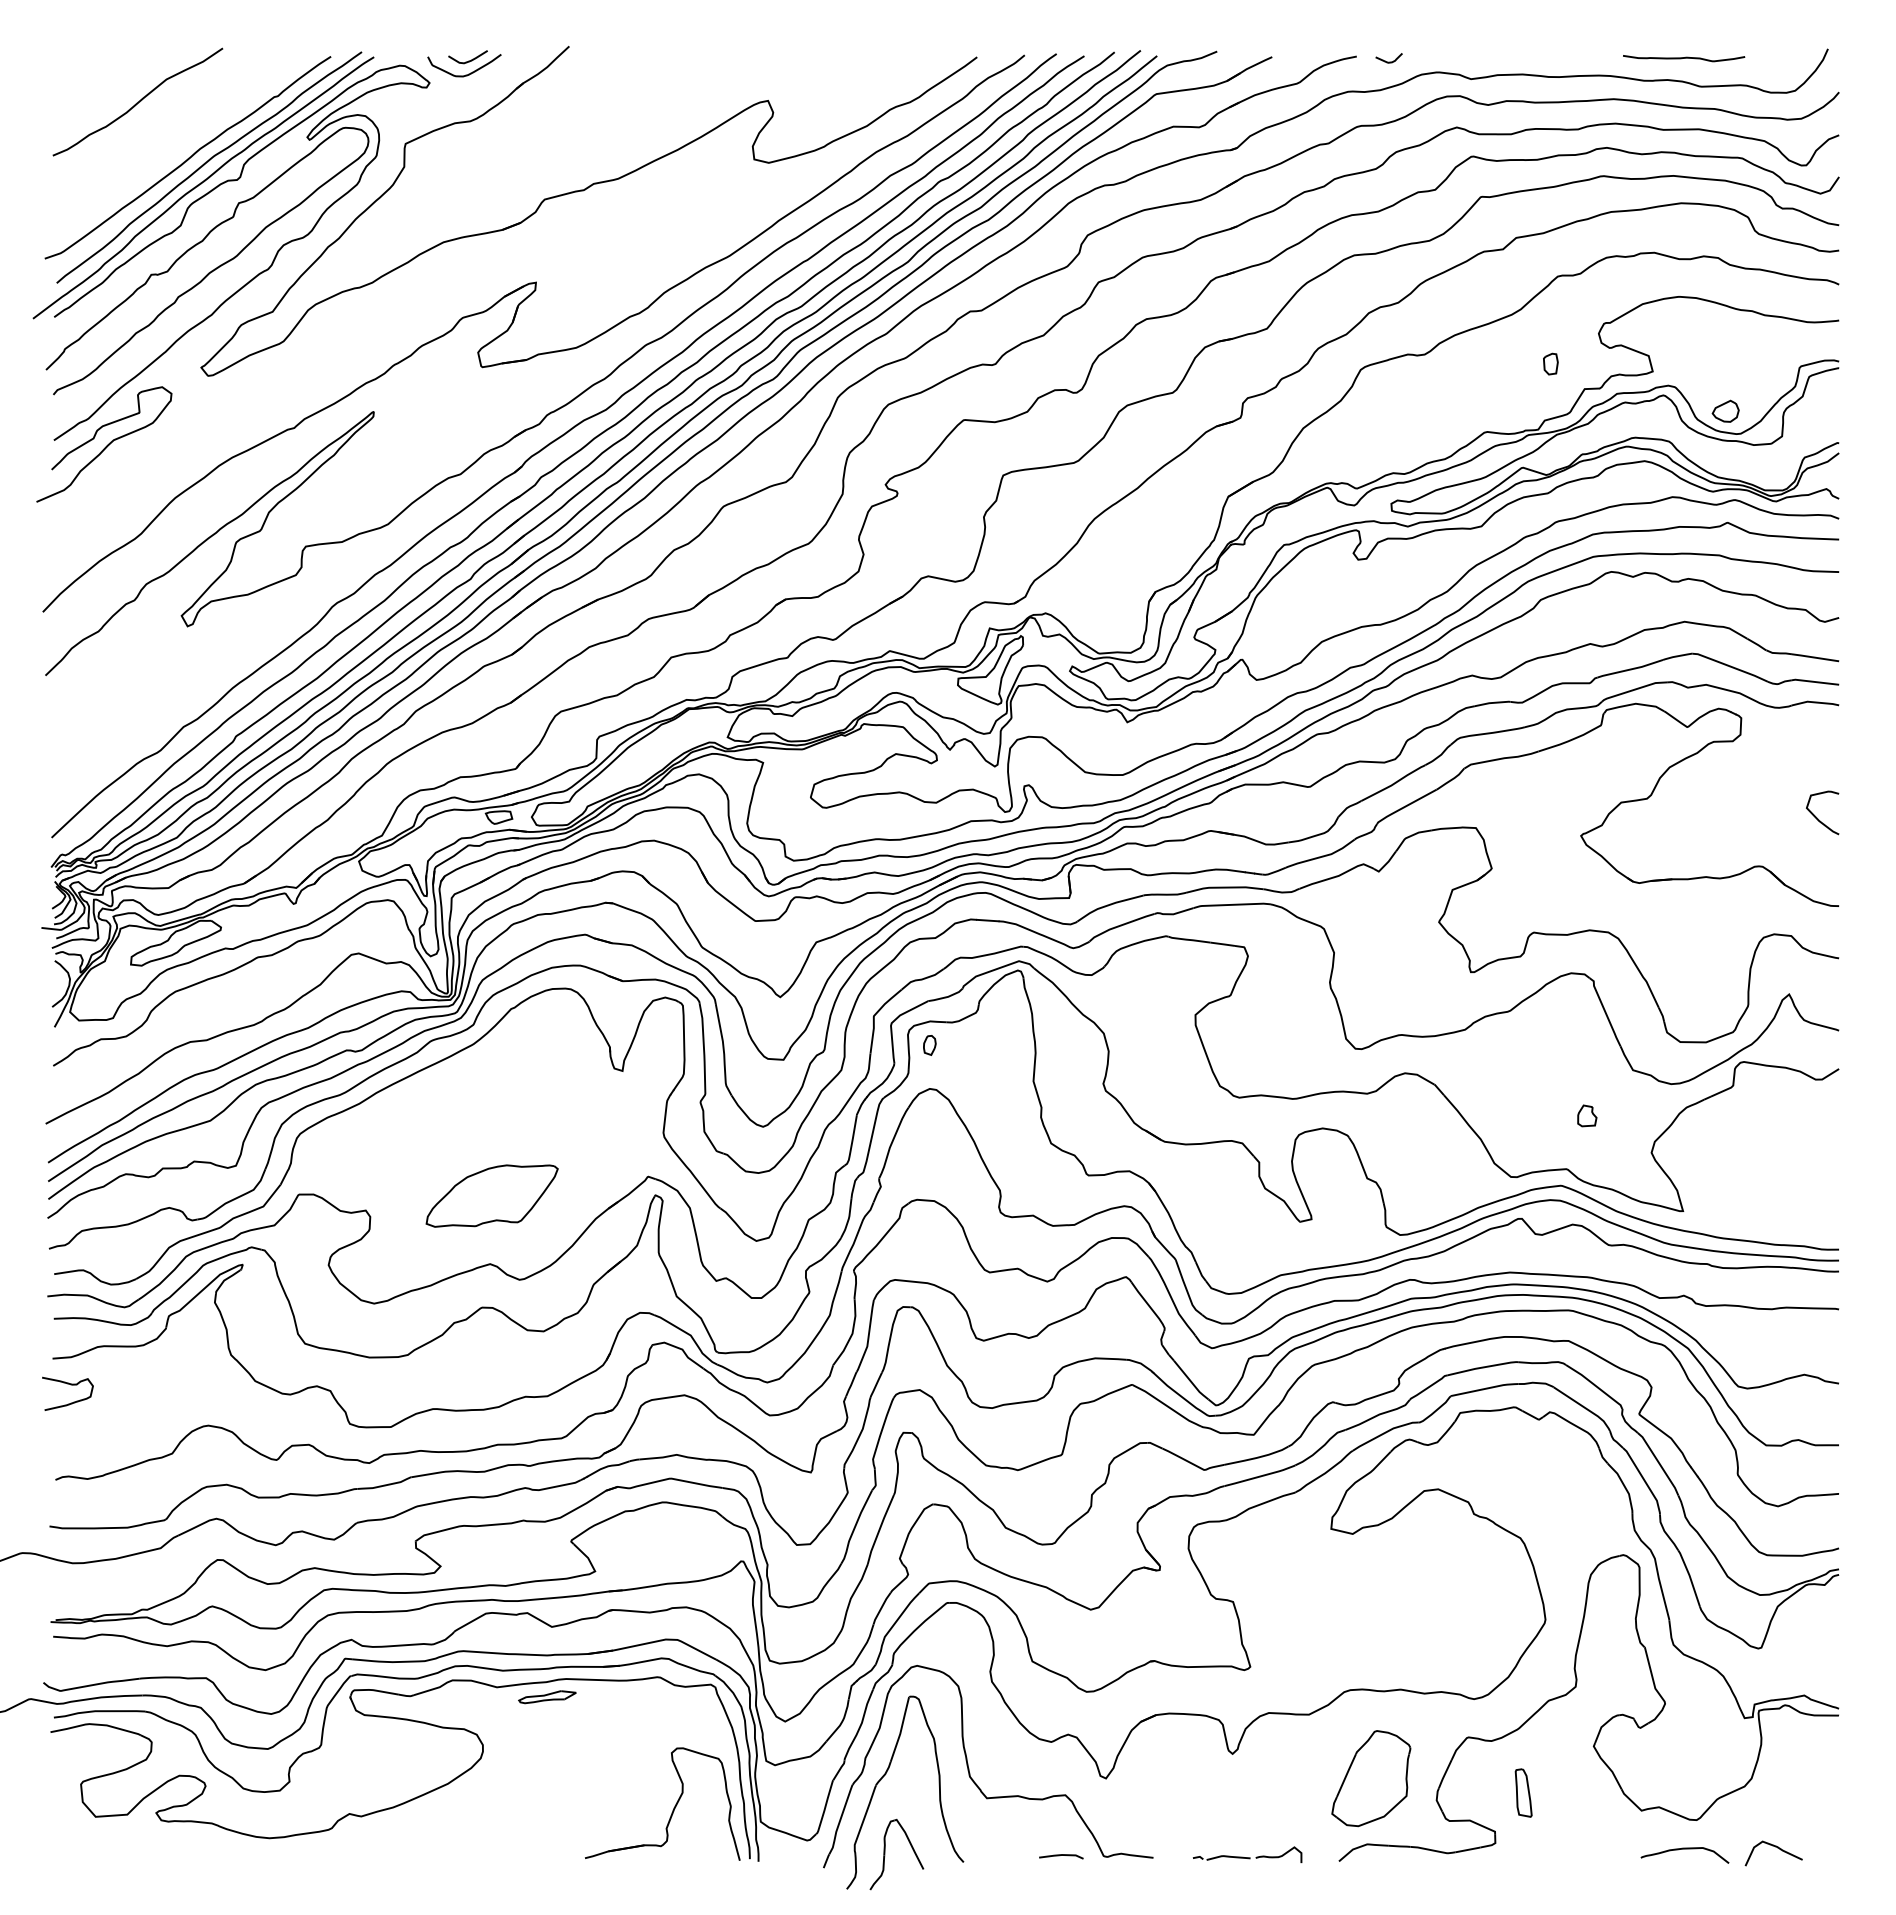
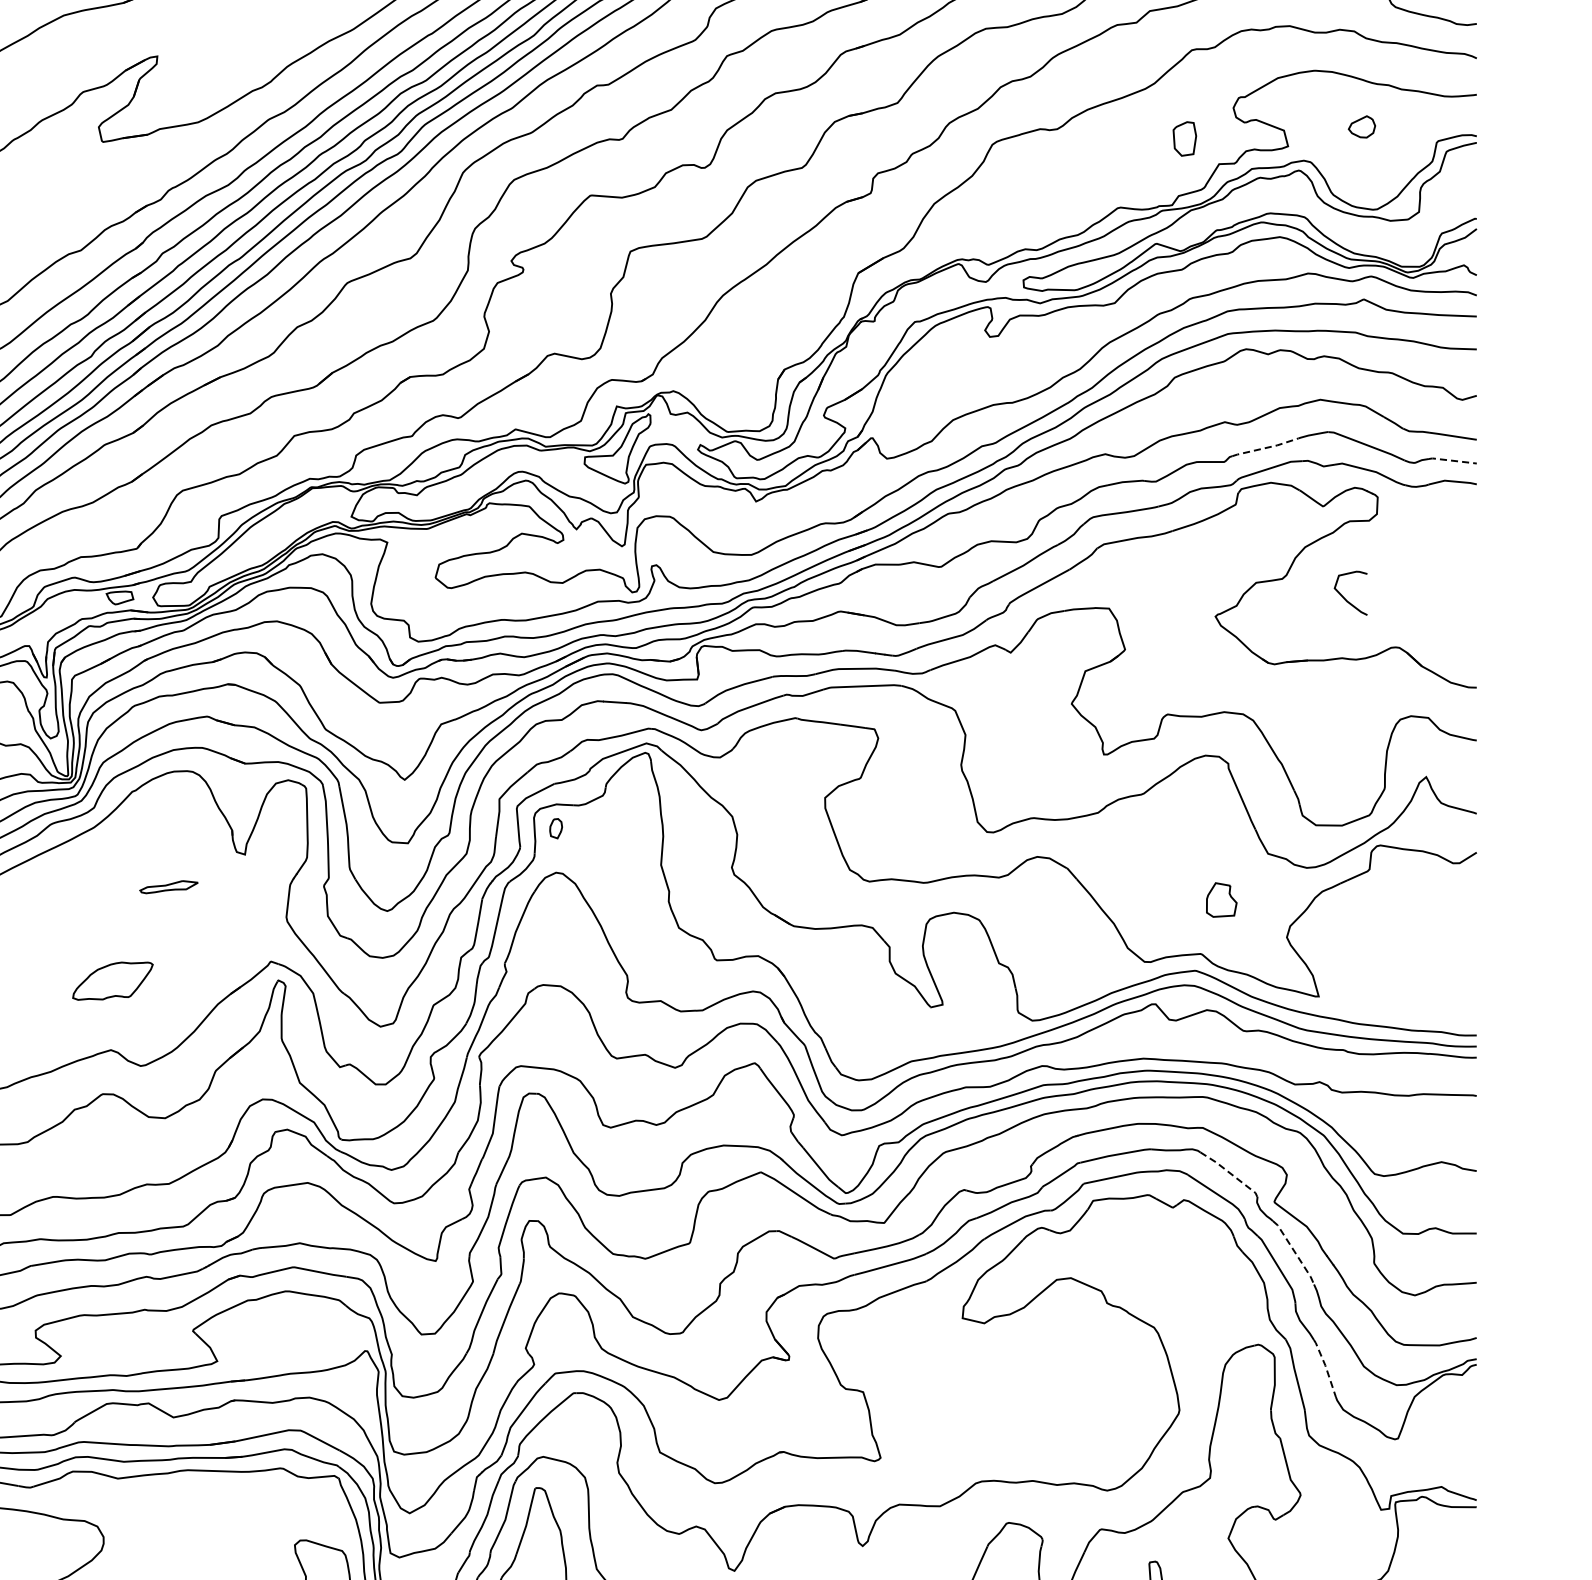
part: (1550, 363) -> (1184, 138), size x1.6
part: (1725, 410) -> (1361, 126), moved
line: (1630, 669) -> (1265, 448), solid -> dashed
line: (1814, 681) -> (1451, 460), solid -> dashed
curve: (1817, 817) -> (1345, 597), moved
part: (1587, 1115) -> (1222, 899), size x1.6
part: (491, 1195) -> (112, 980), size x0.6
line: (1595, 1385) -> (1230, 1173), solid -> dashed
line: (1659, 1463) -> (1294, 1251), solid -> dashed
line: (1689, 1576) -> (1325, 1366), solid -> dashed
part: (547, 1697) -> (169, 887), moved

